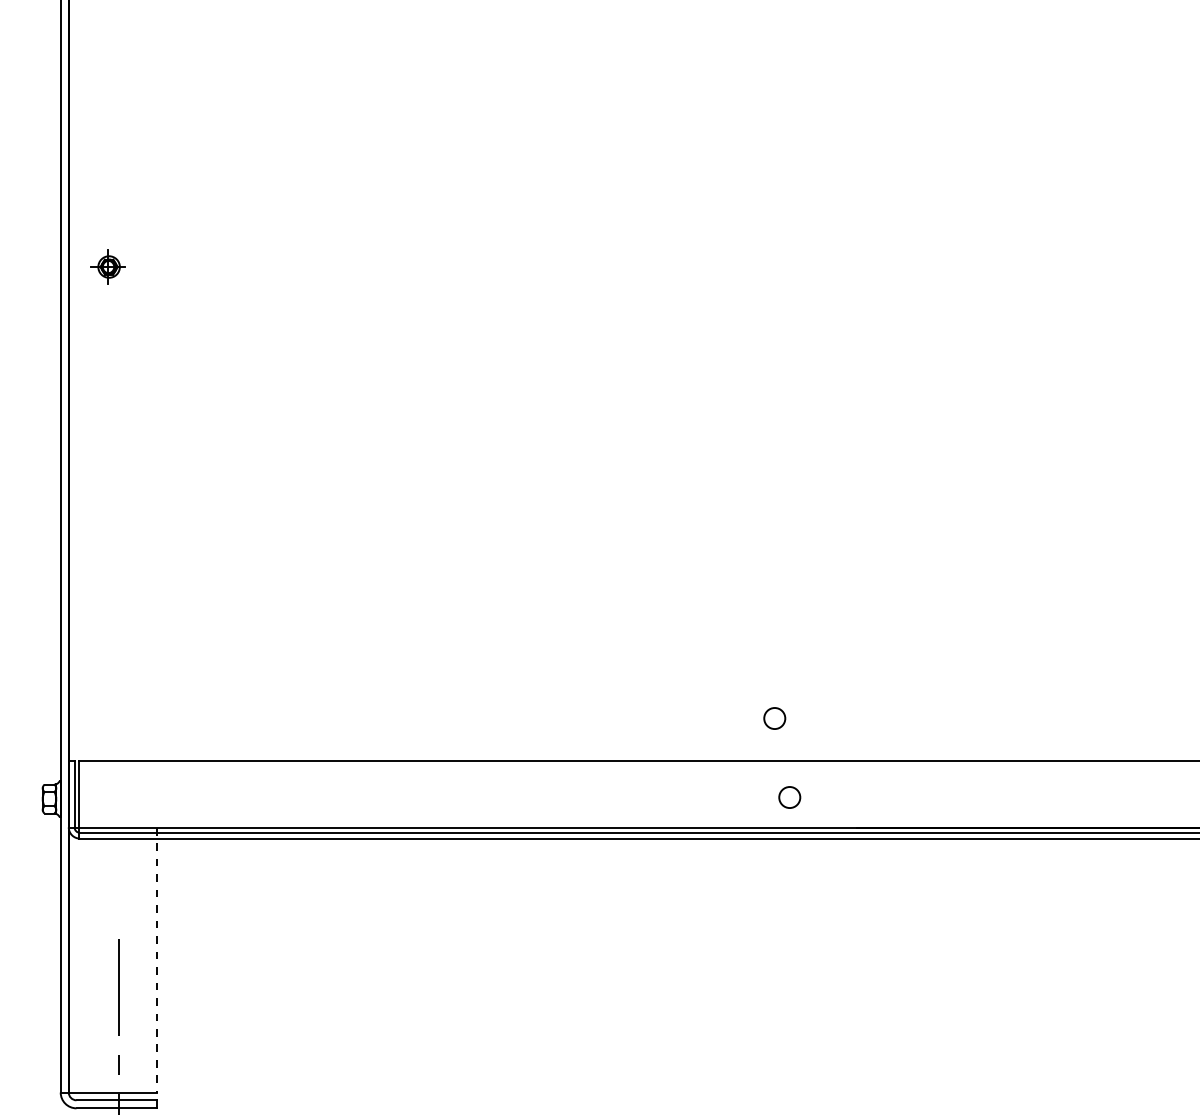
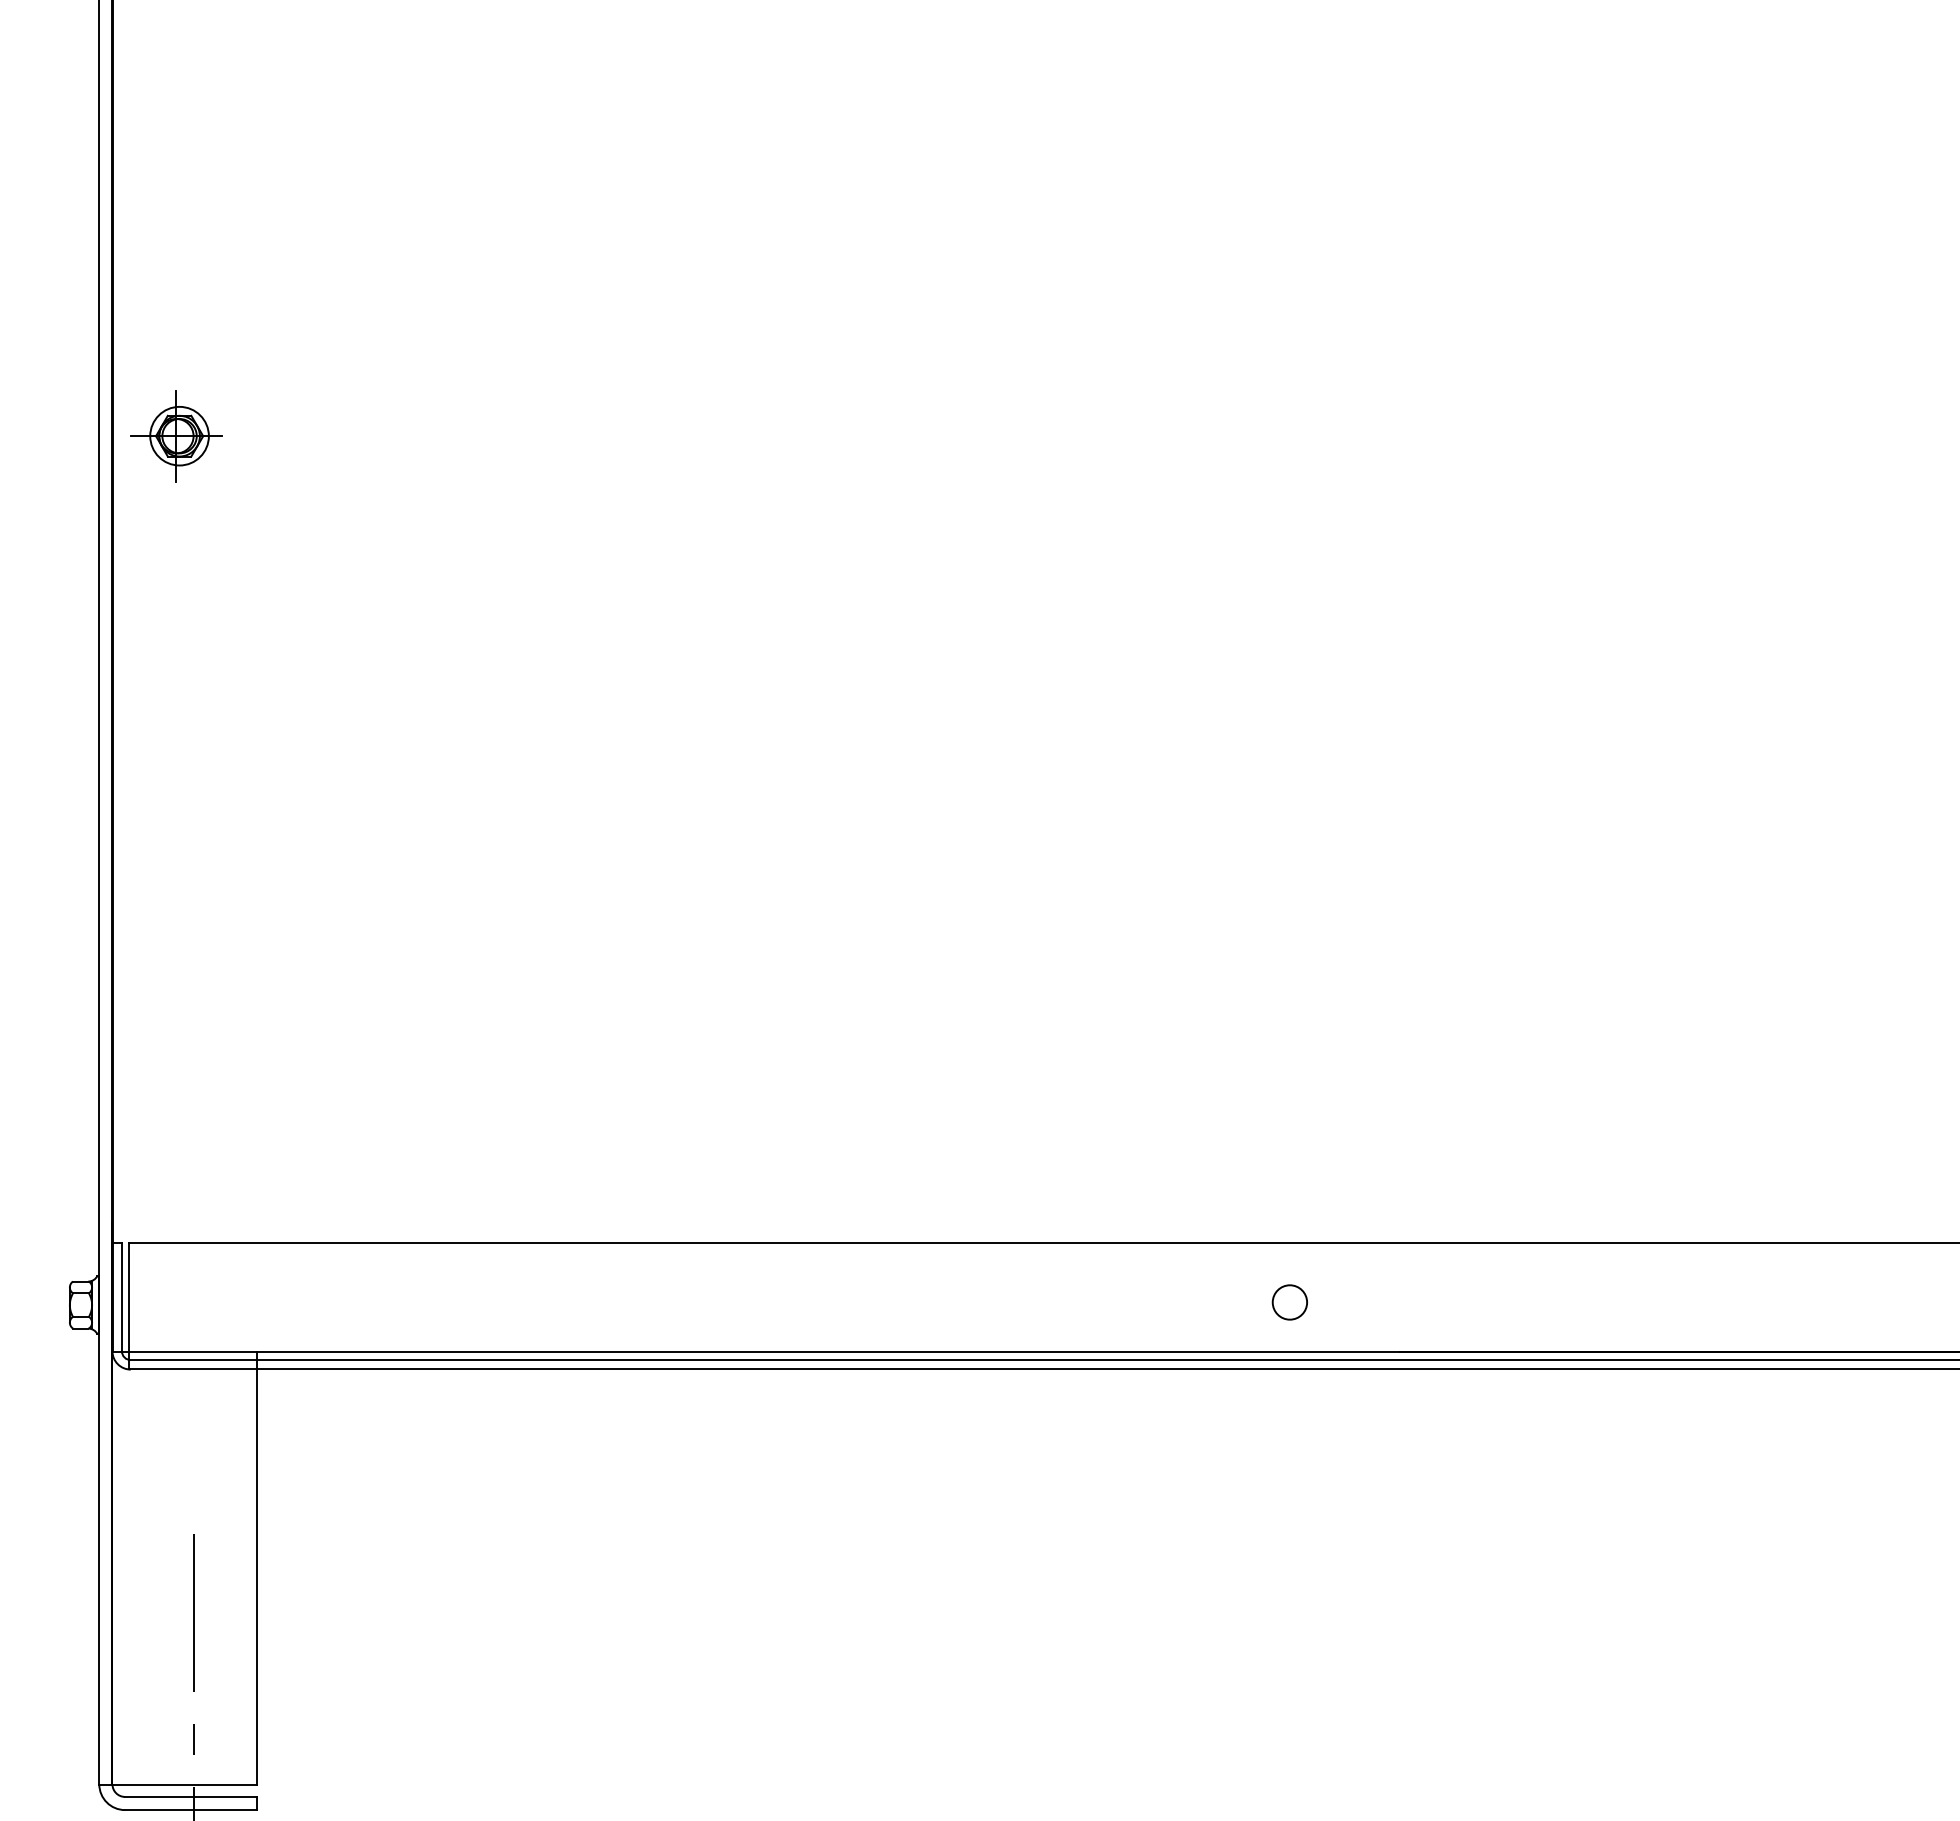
part: (107, 266) -> (175, 435), size x1.67
circle: (774, 718) -> (1264, 1173), removed
line: (157, 960) -> (257, 1568), dashed -> solid

